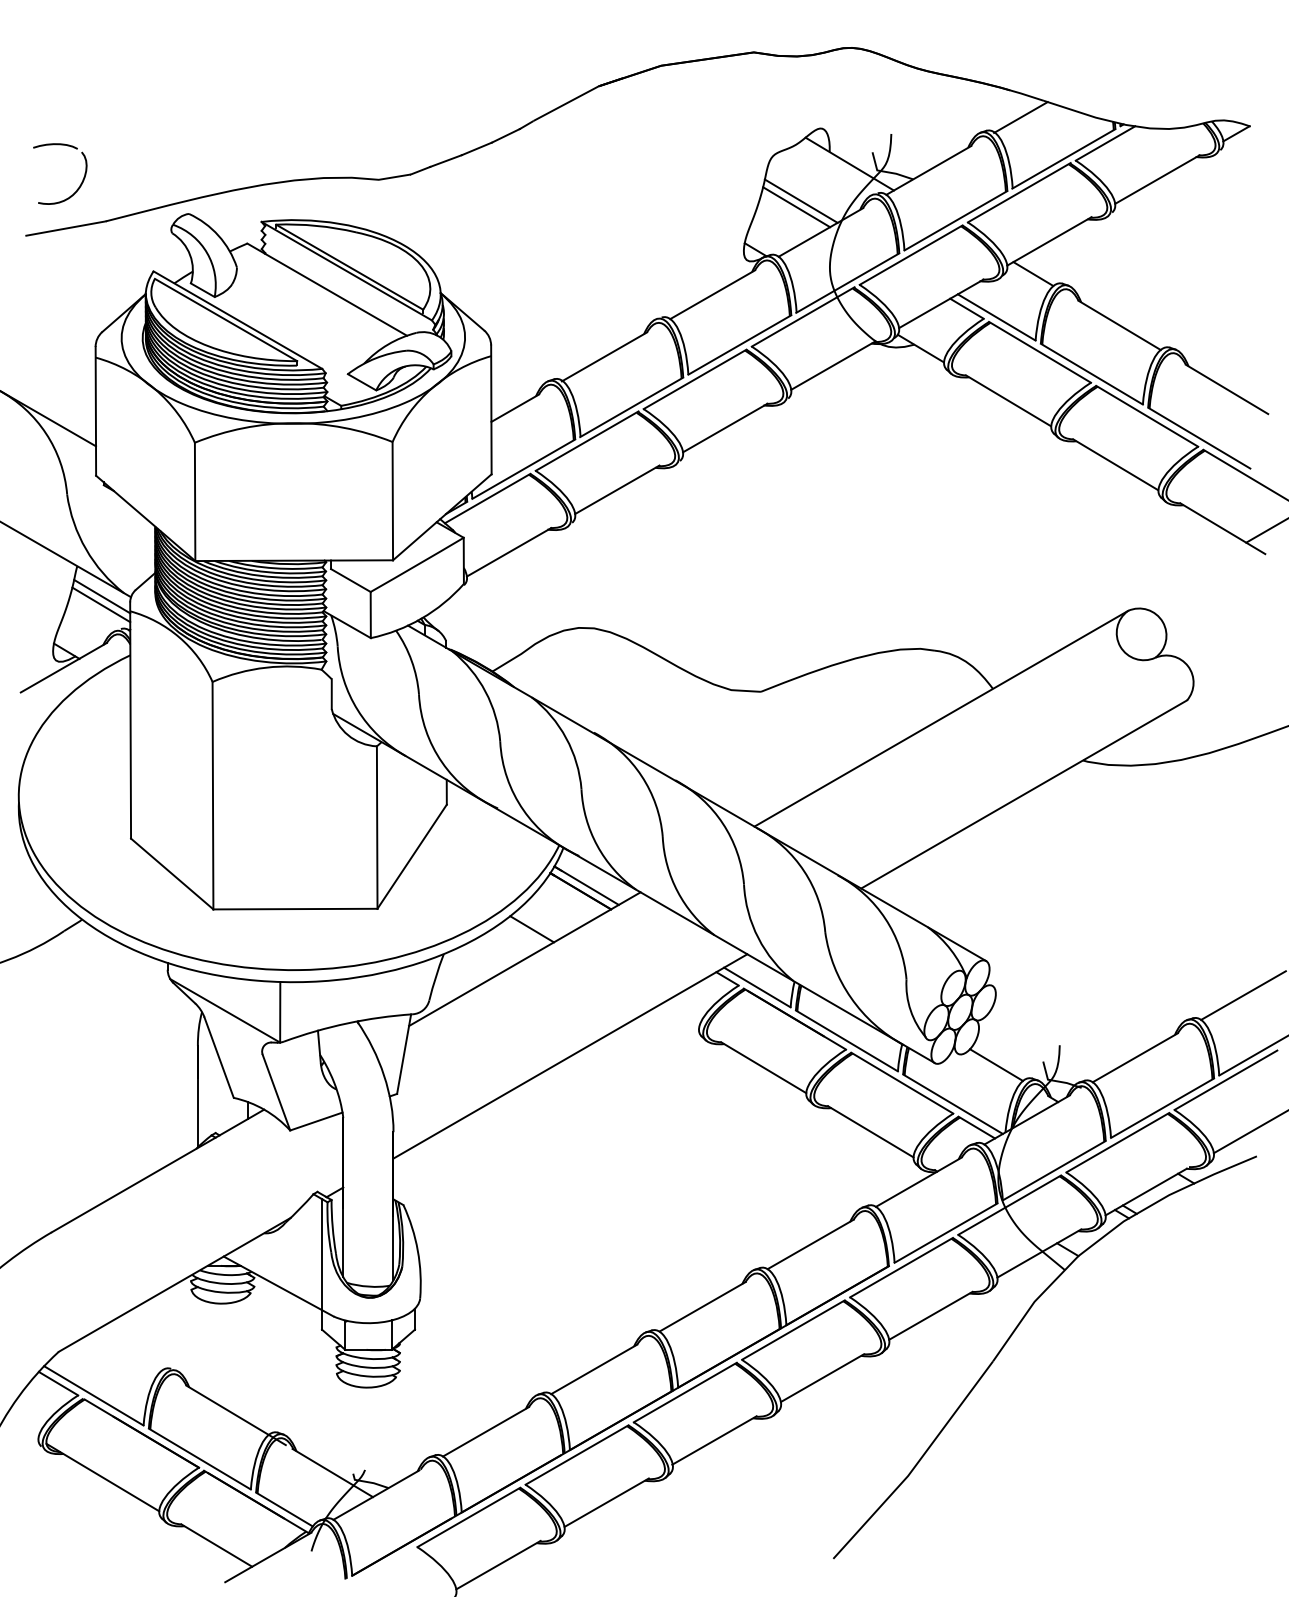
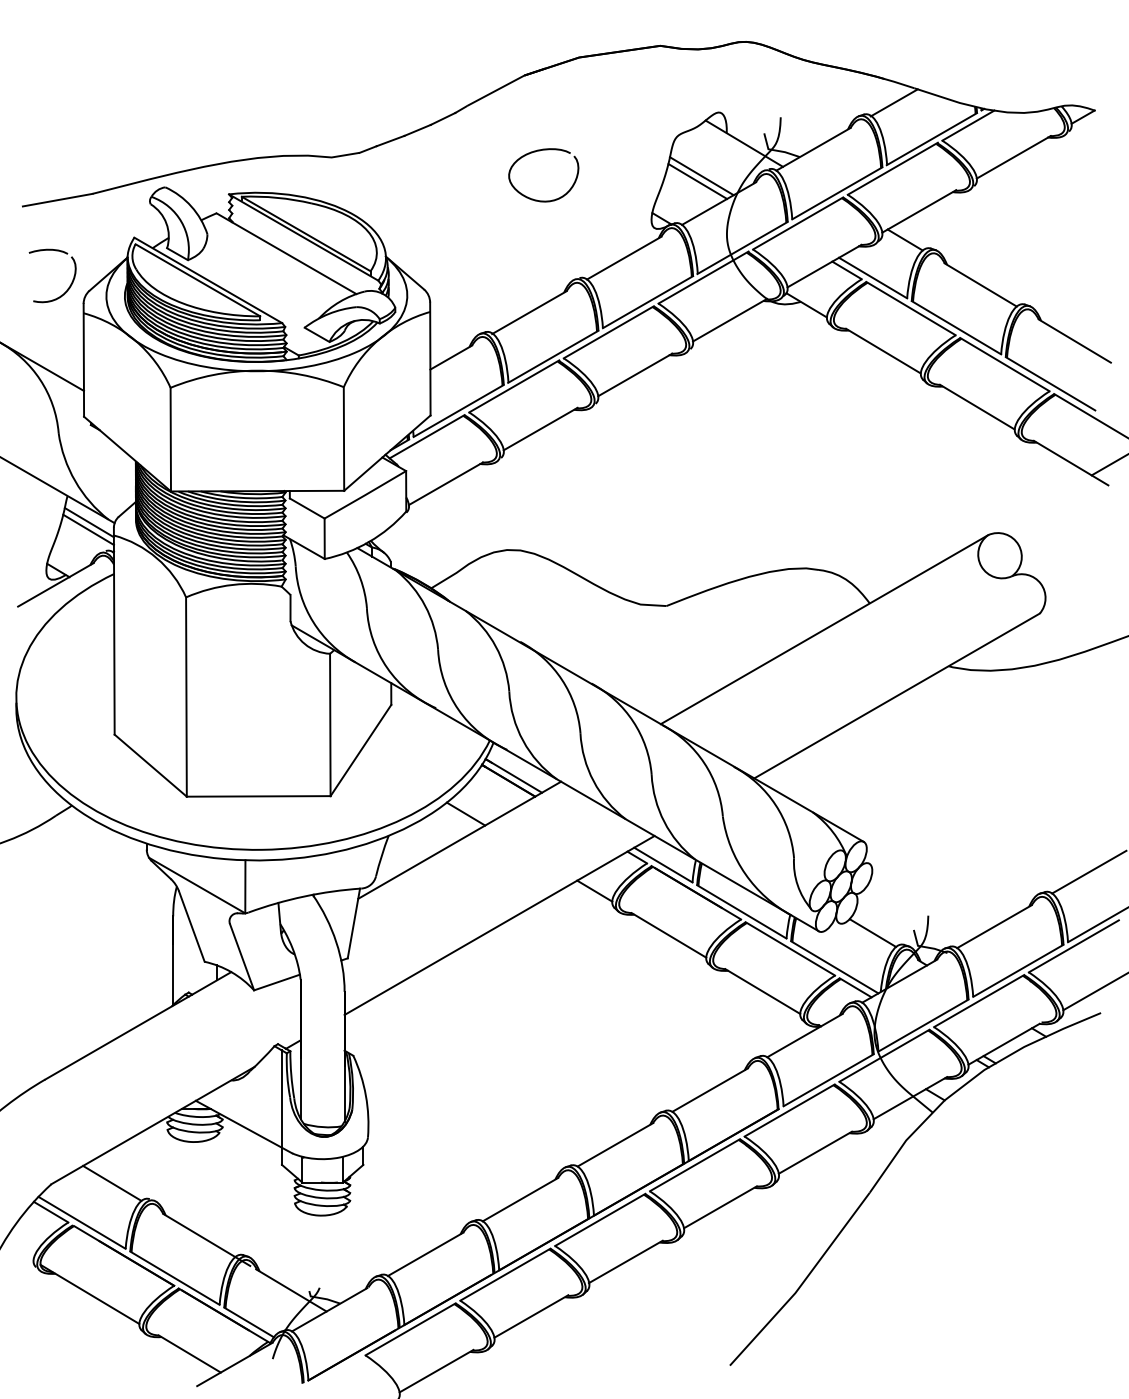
curve: (613, 173) -> (537, 151), added
part: (80, 183) -> (70, 284), moved
line: (679, 1017) -> (595, 891), added
line: (128, 1350) -> (112, 1183), added

